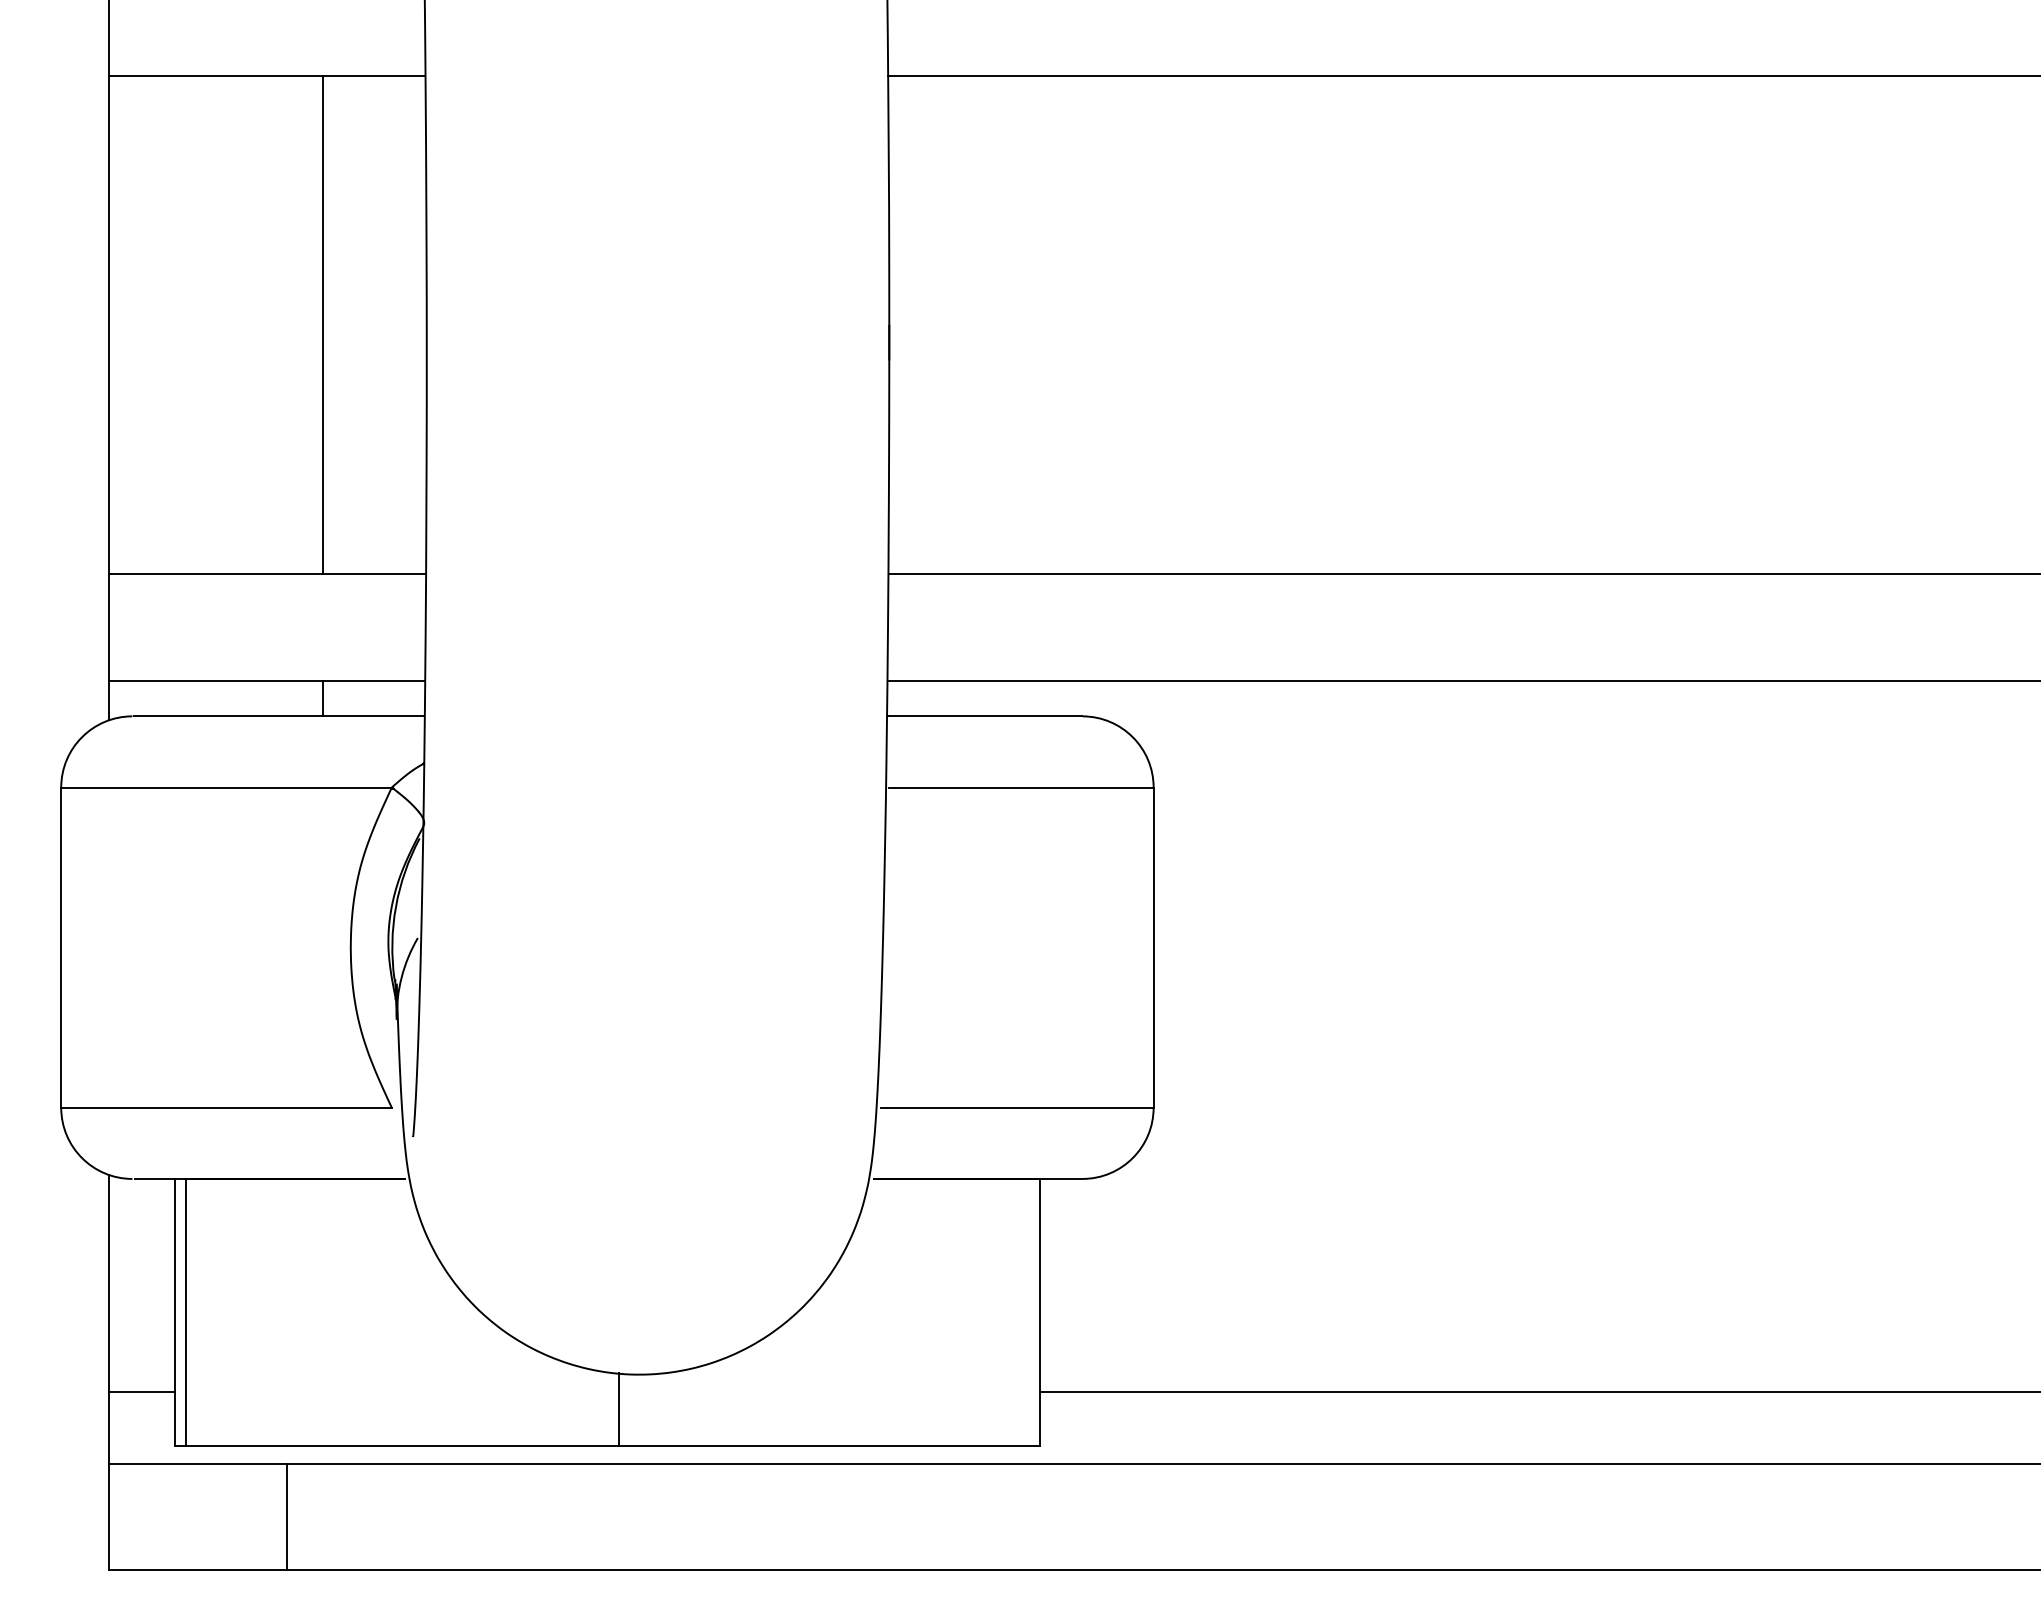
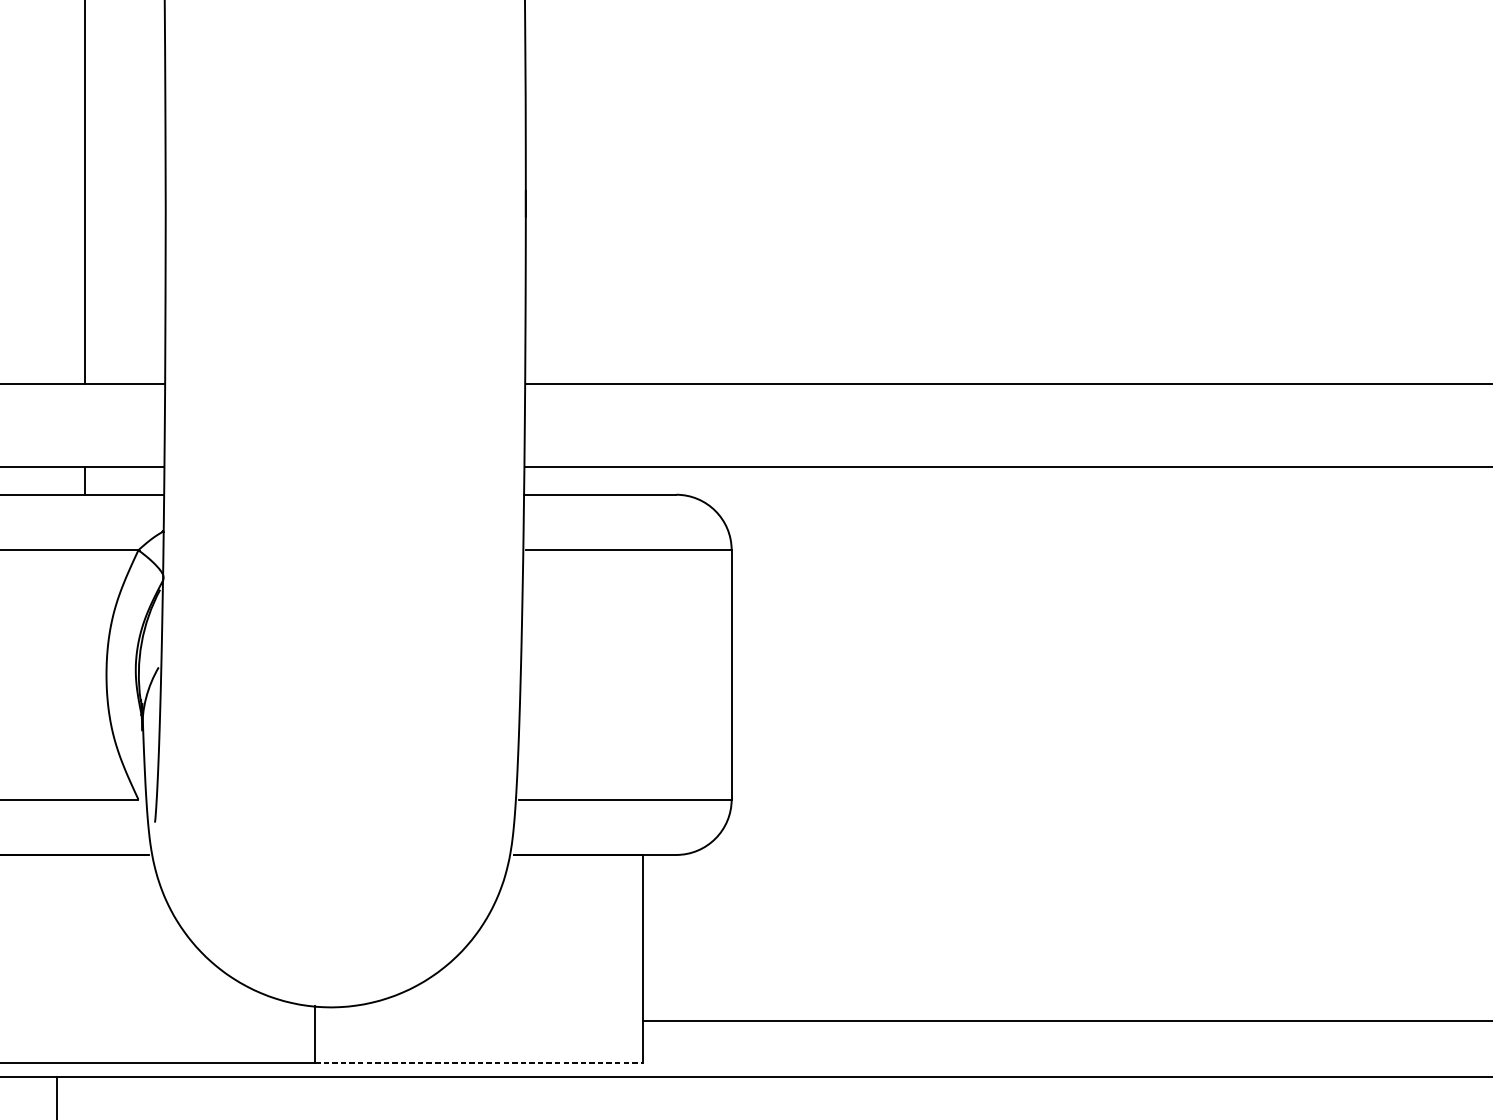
line: (829, 1445) -> (479, 1062), solid -> dashed

